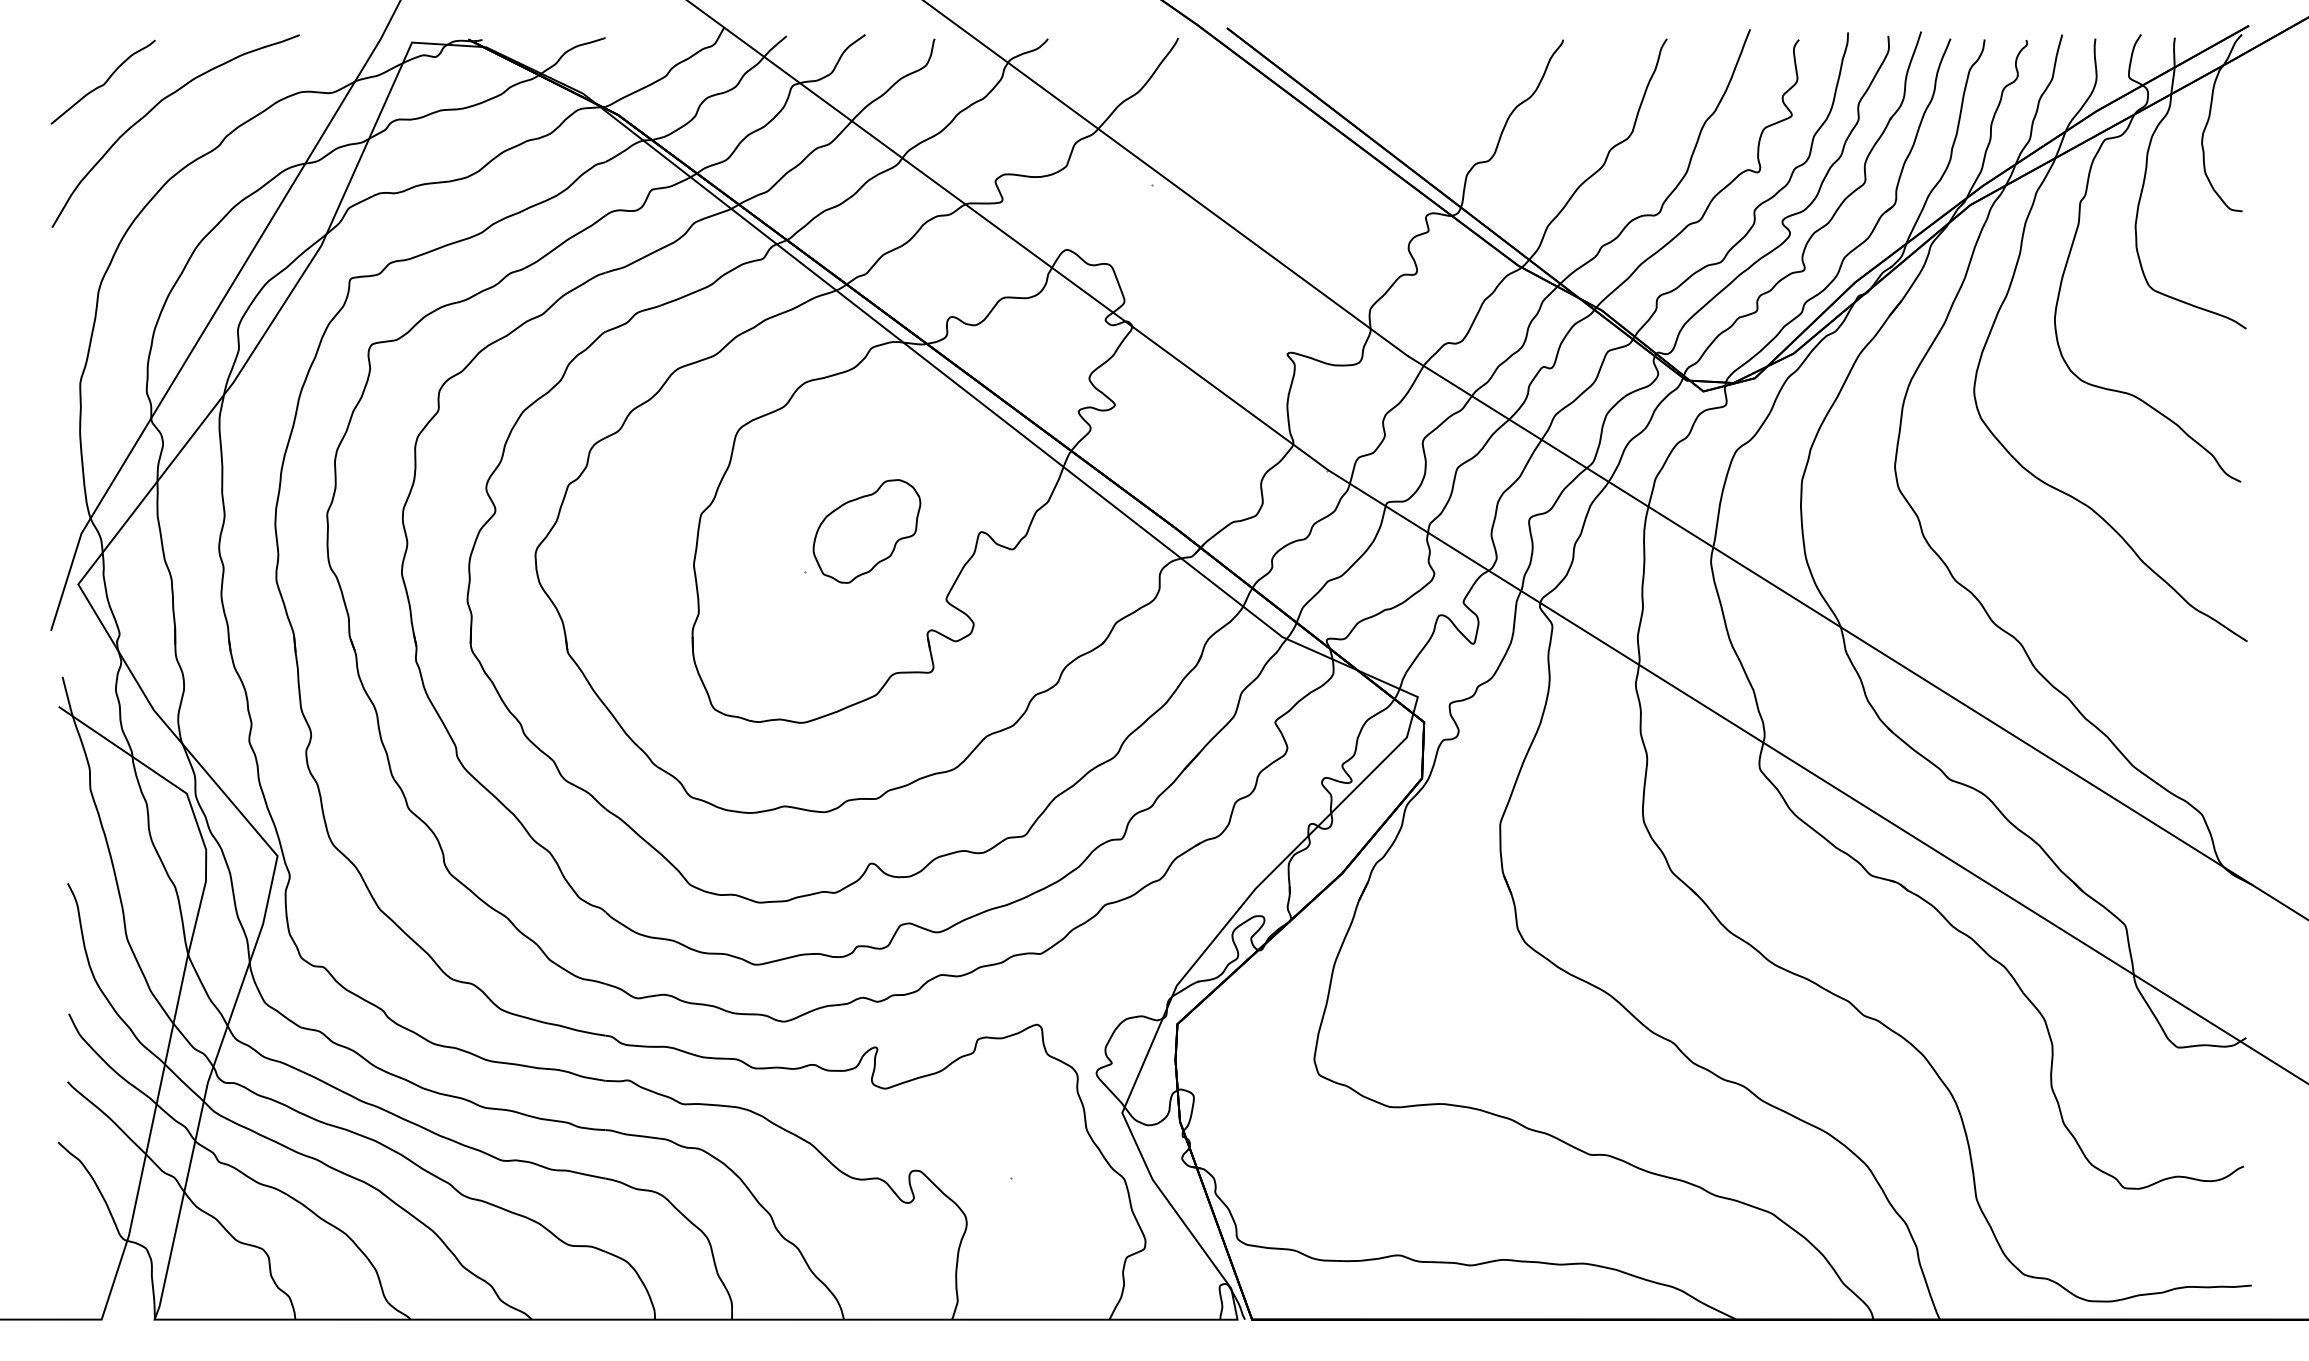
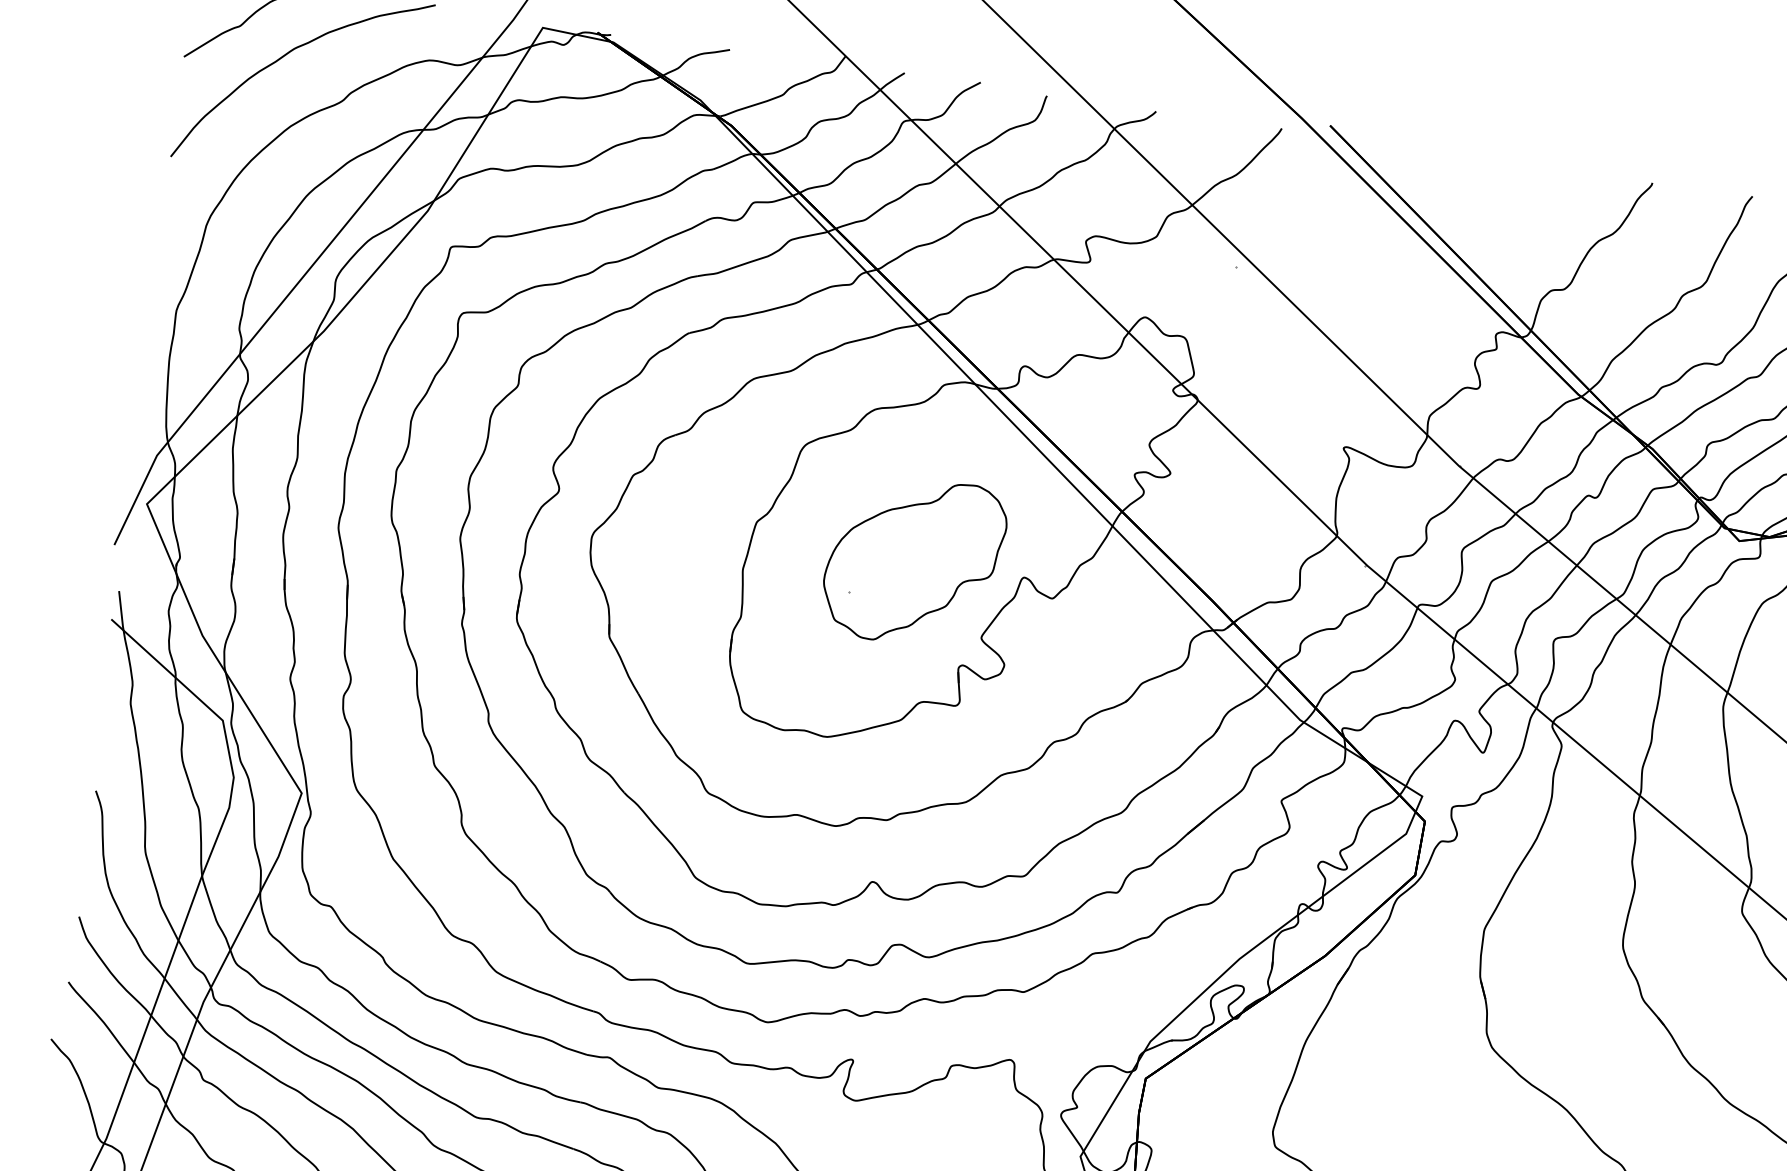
part: (866, 531) -> (913, 561), size x1.67

